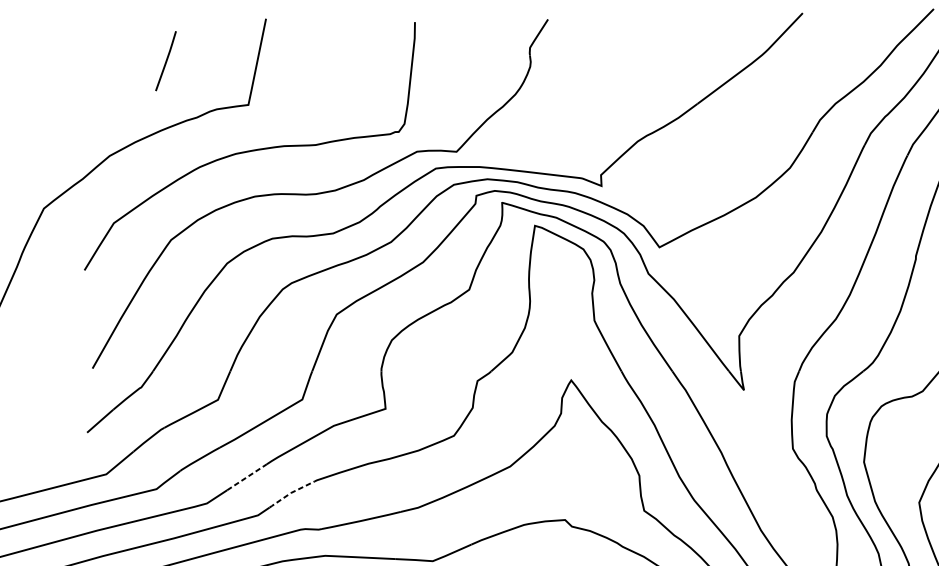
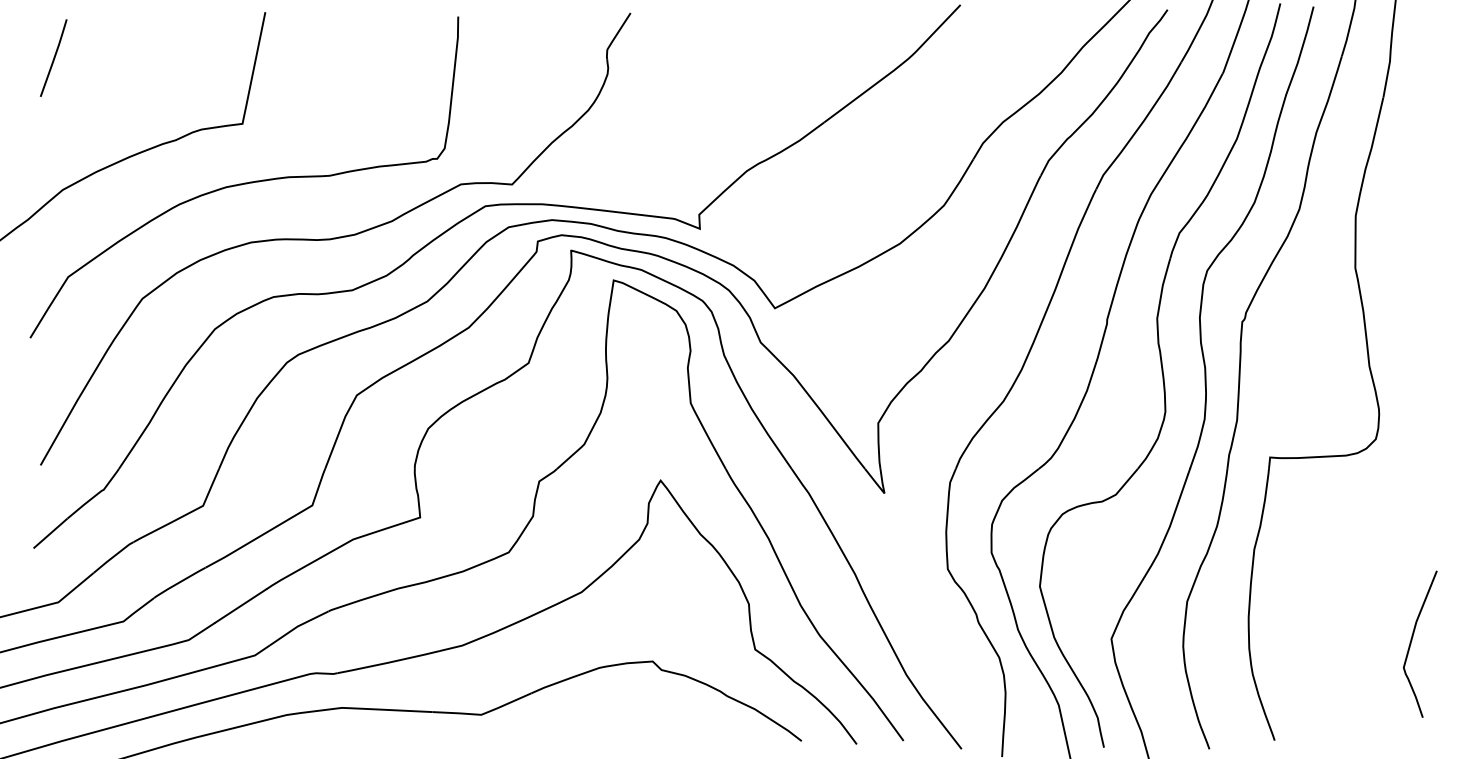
line: (165, 60) -> (53, 57), moved
line: (246, 477) -> (240, 606), dashed -> solid
line: (290, 492) -> (297, 626), dashed -> solid

